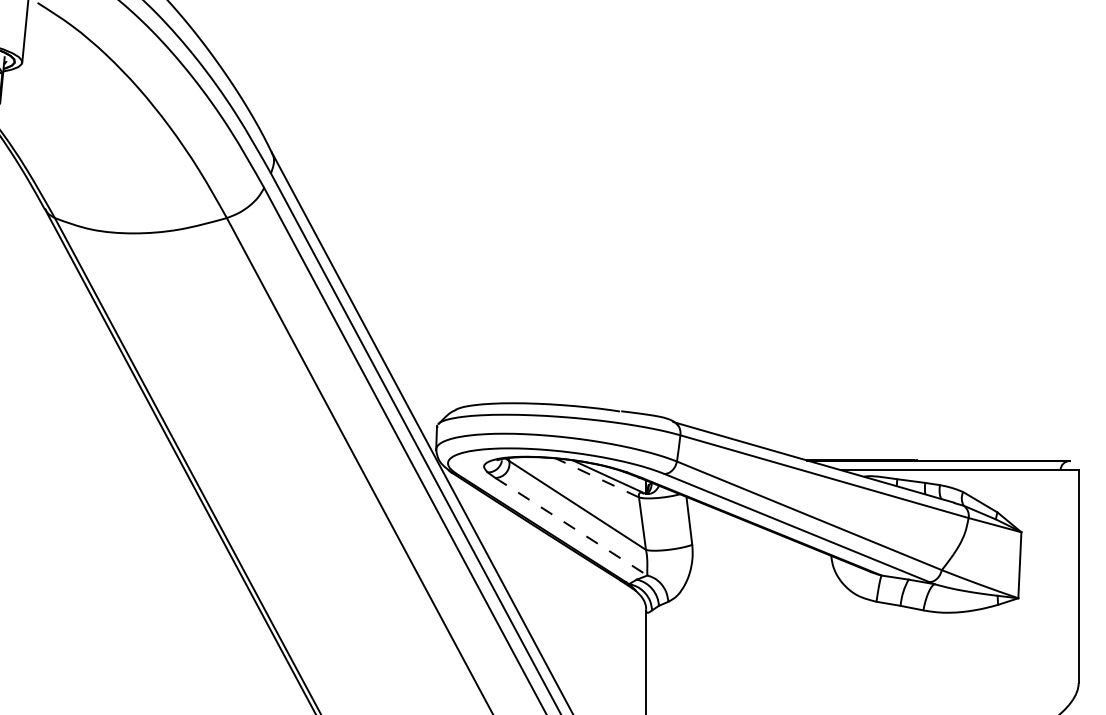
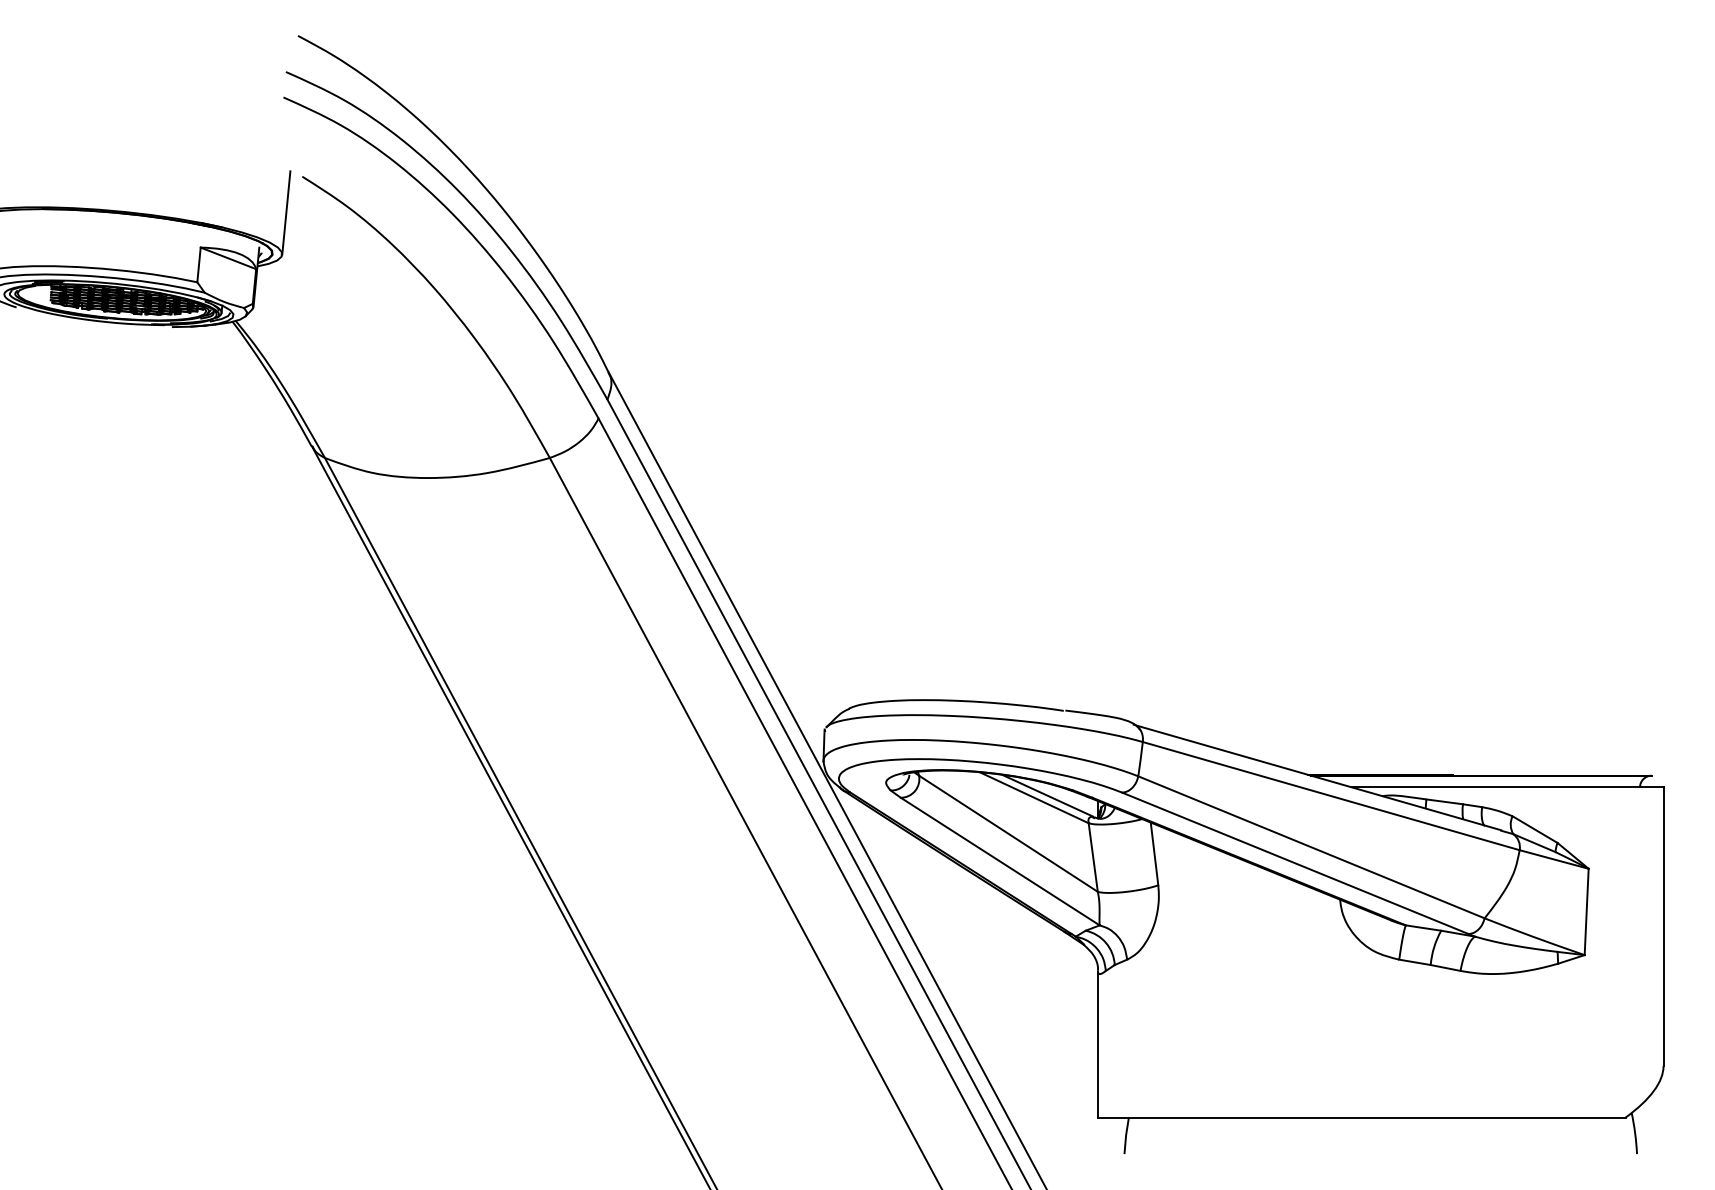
line: (596, 477) -> (1033, 797), dashed -> solid
line: (571, 526) -> (1000, 861), dashed -> solid

